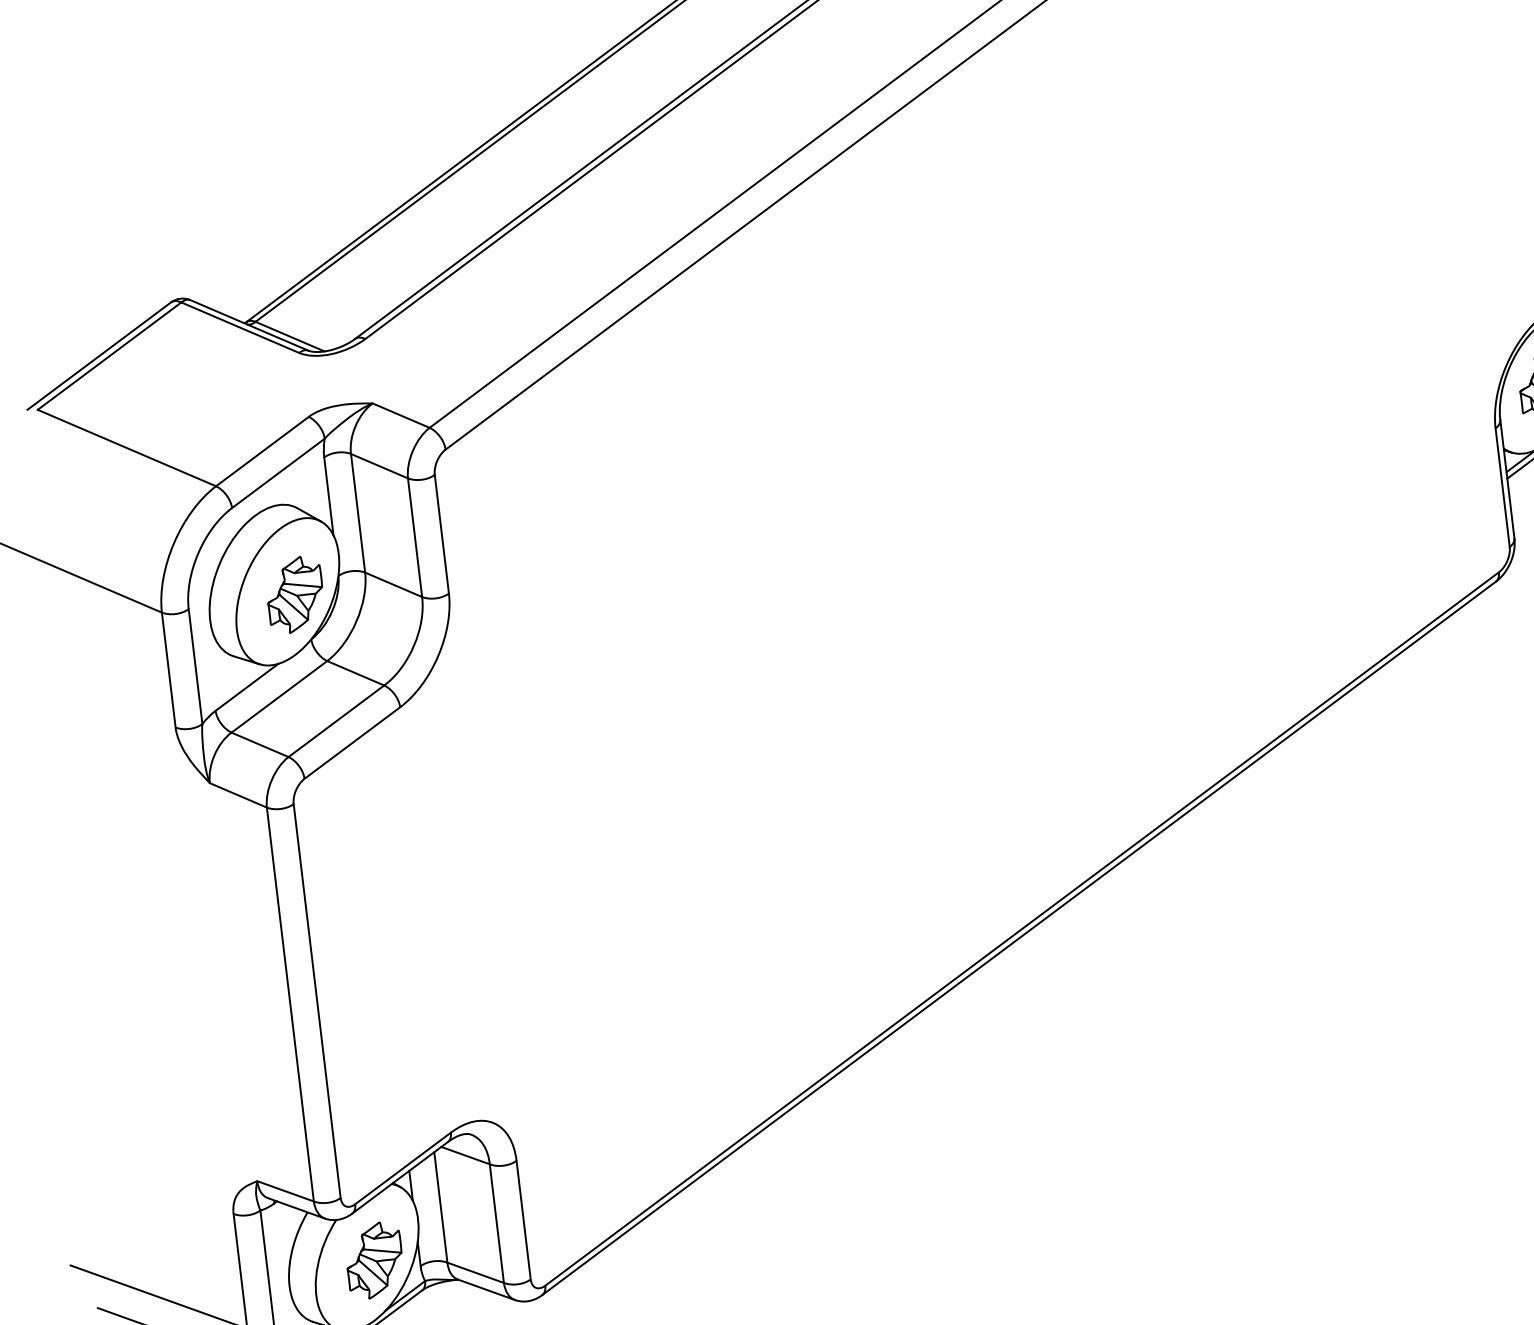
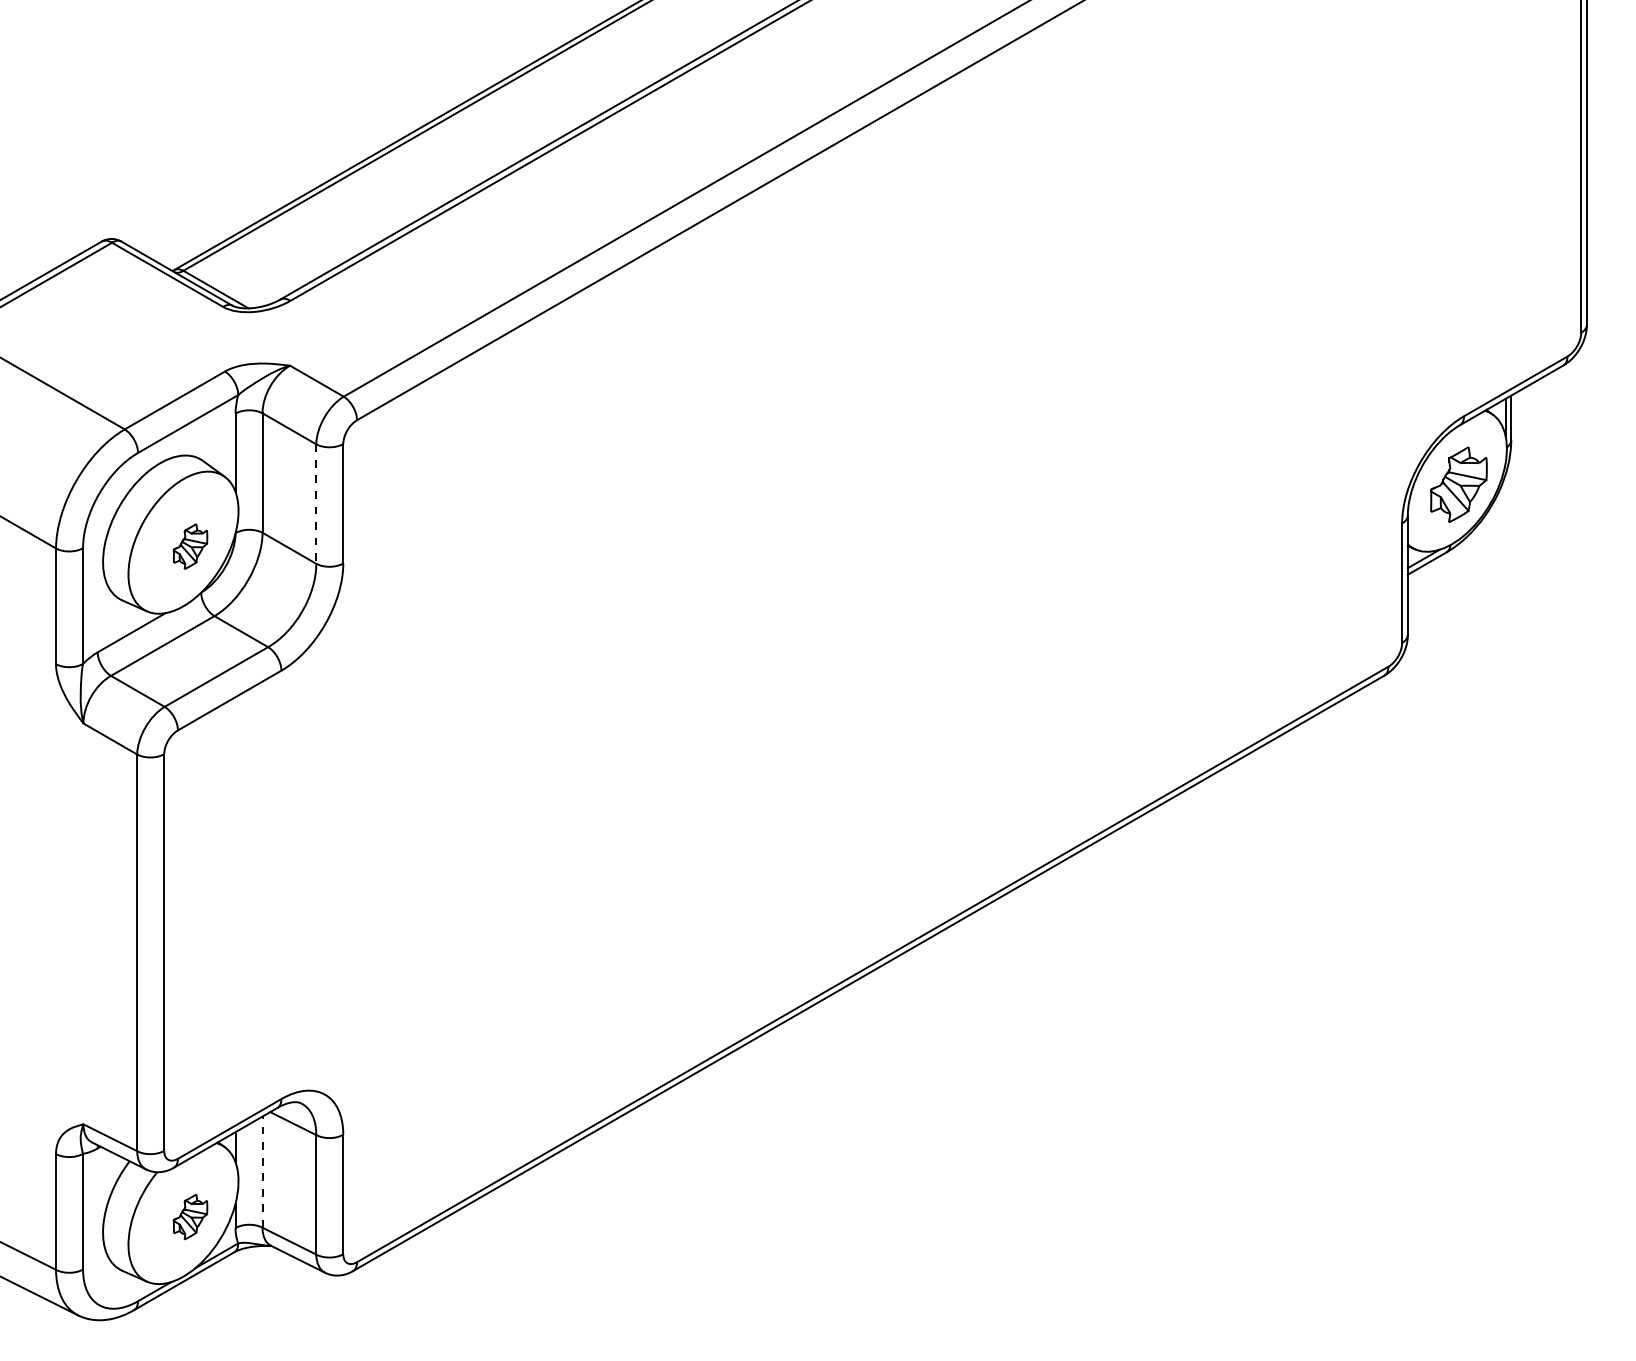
line: (415, 538) -> (316, 504), solid -> dashed
part: (295, 594) -> (190, 546), size x0.6
line: (440, 1207) -> (262, 1172), solid -> dashed
part: (374, 1260) -> (190, 1216), size x0.6

